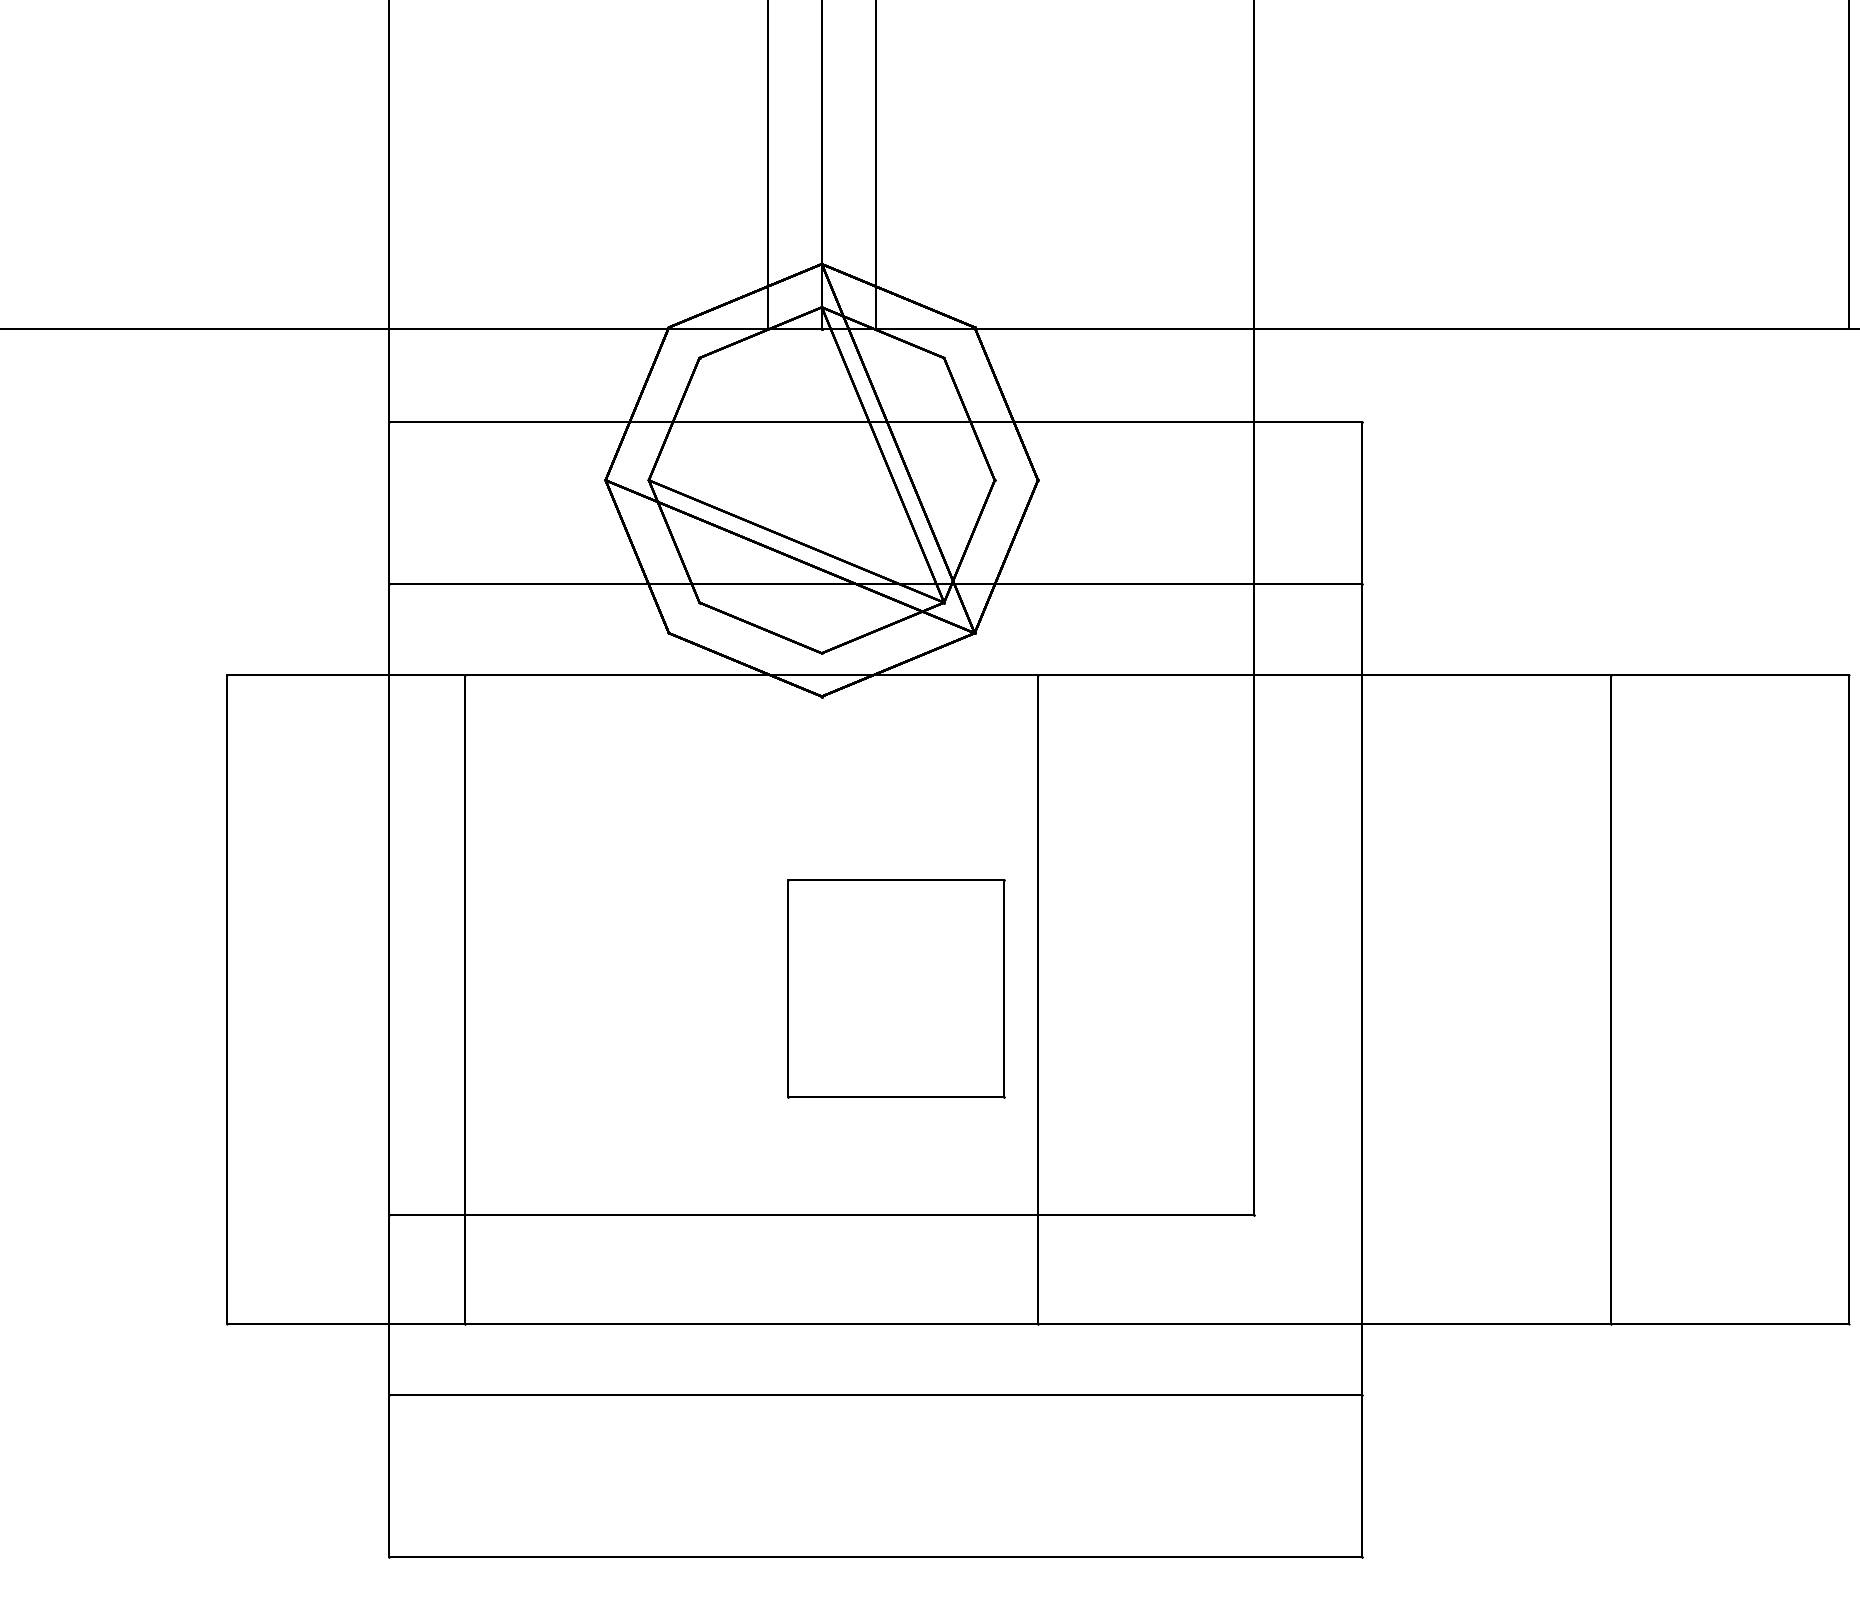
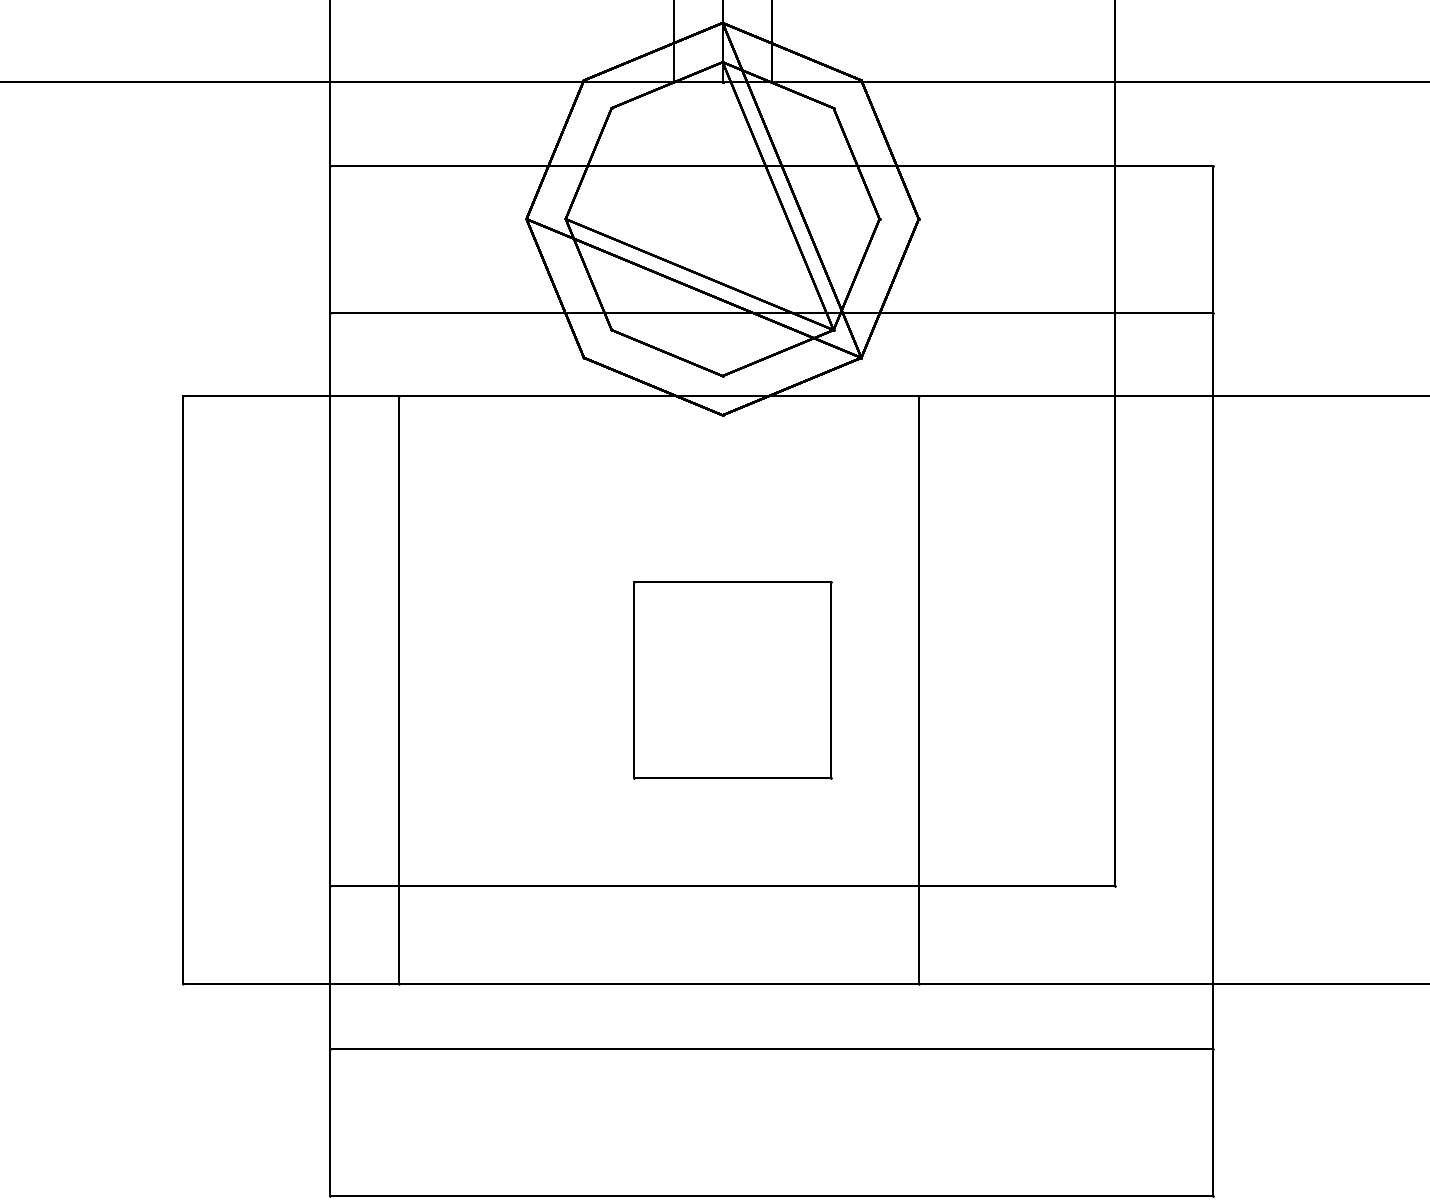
part: (896, 988) -> (733, 680), moved

